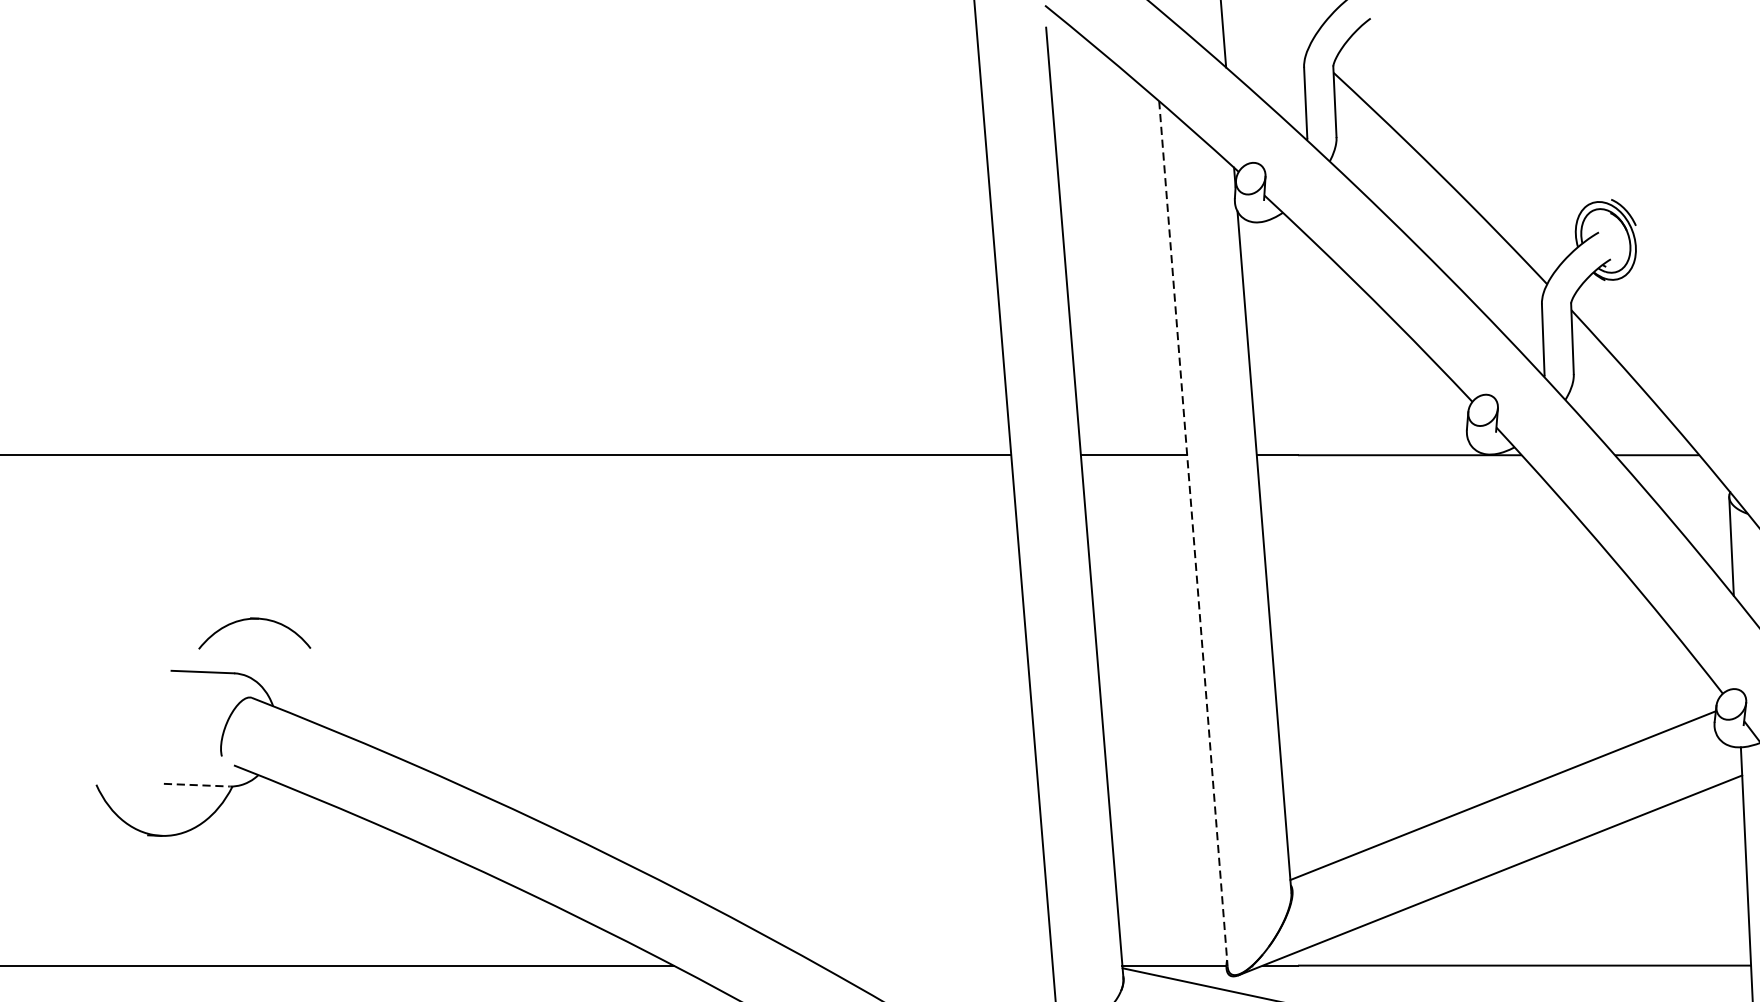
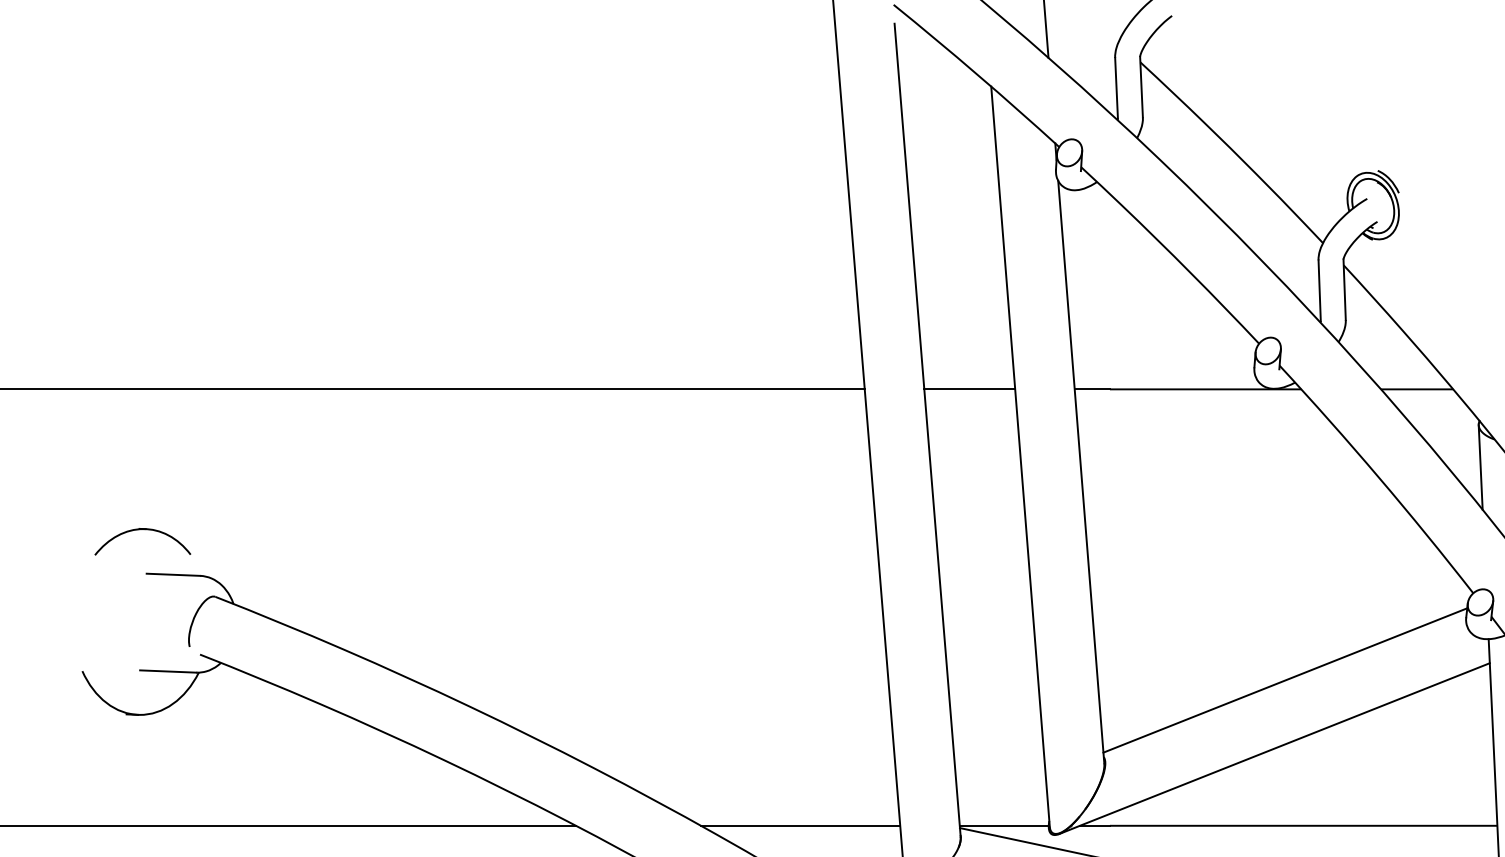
line: (1193, 534) -> (1020, 457), dashed -> solid
part: (256, 620) -> (144, 530), moved
line: (197, 785) -> (168, 671), dashed -> solid
line: (936, 965) -> (800, 825), added

